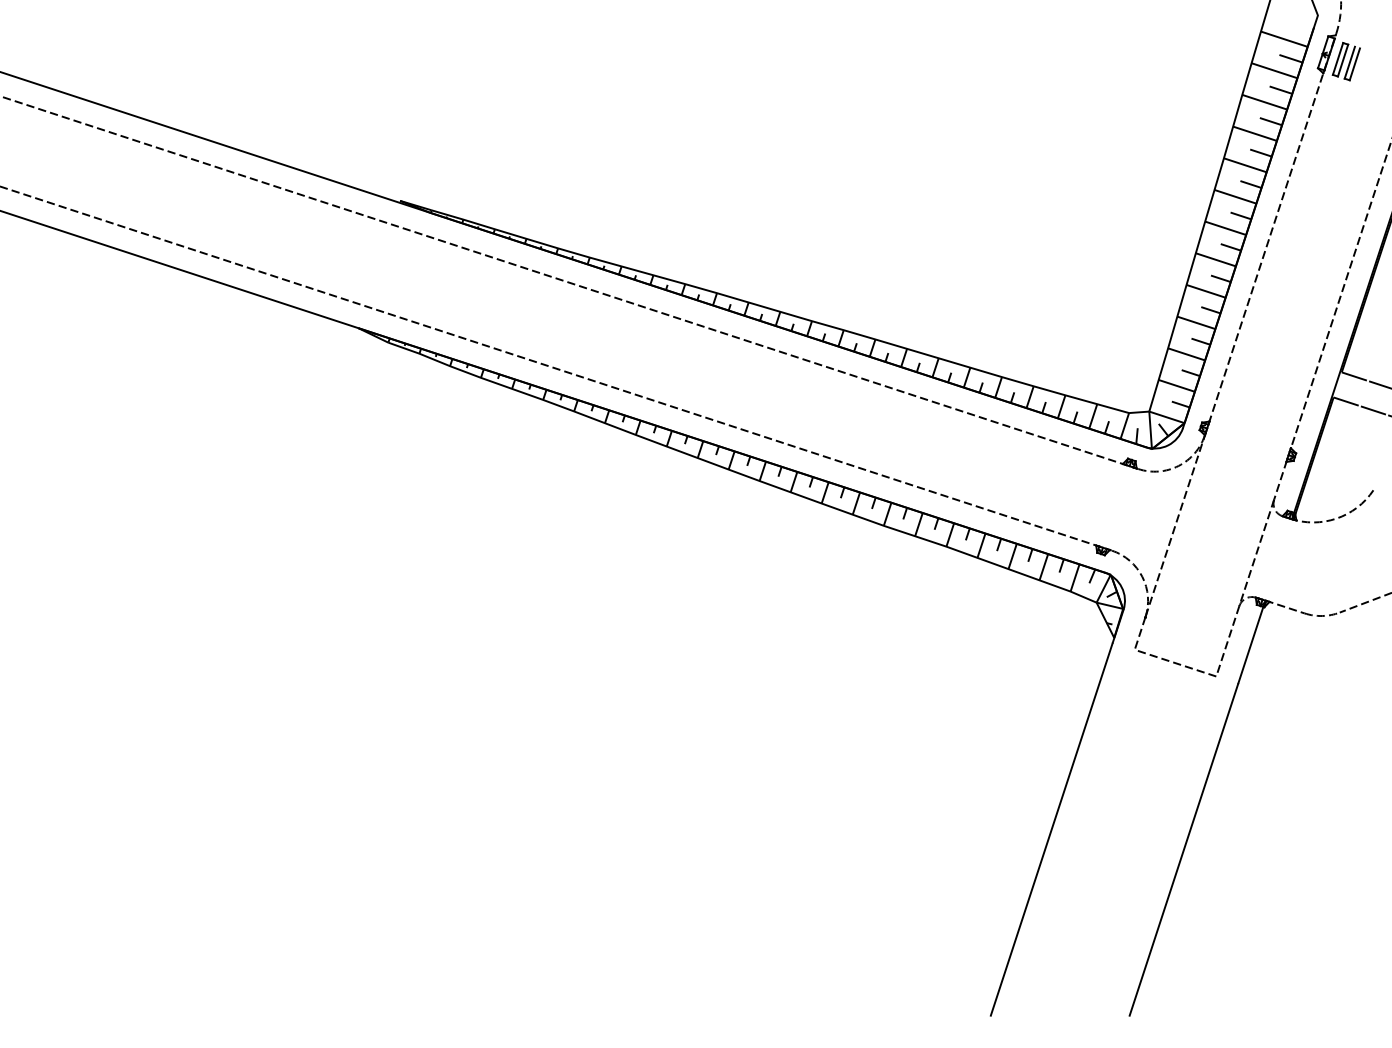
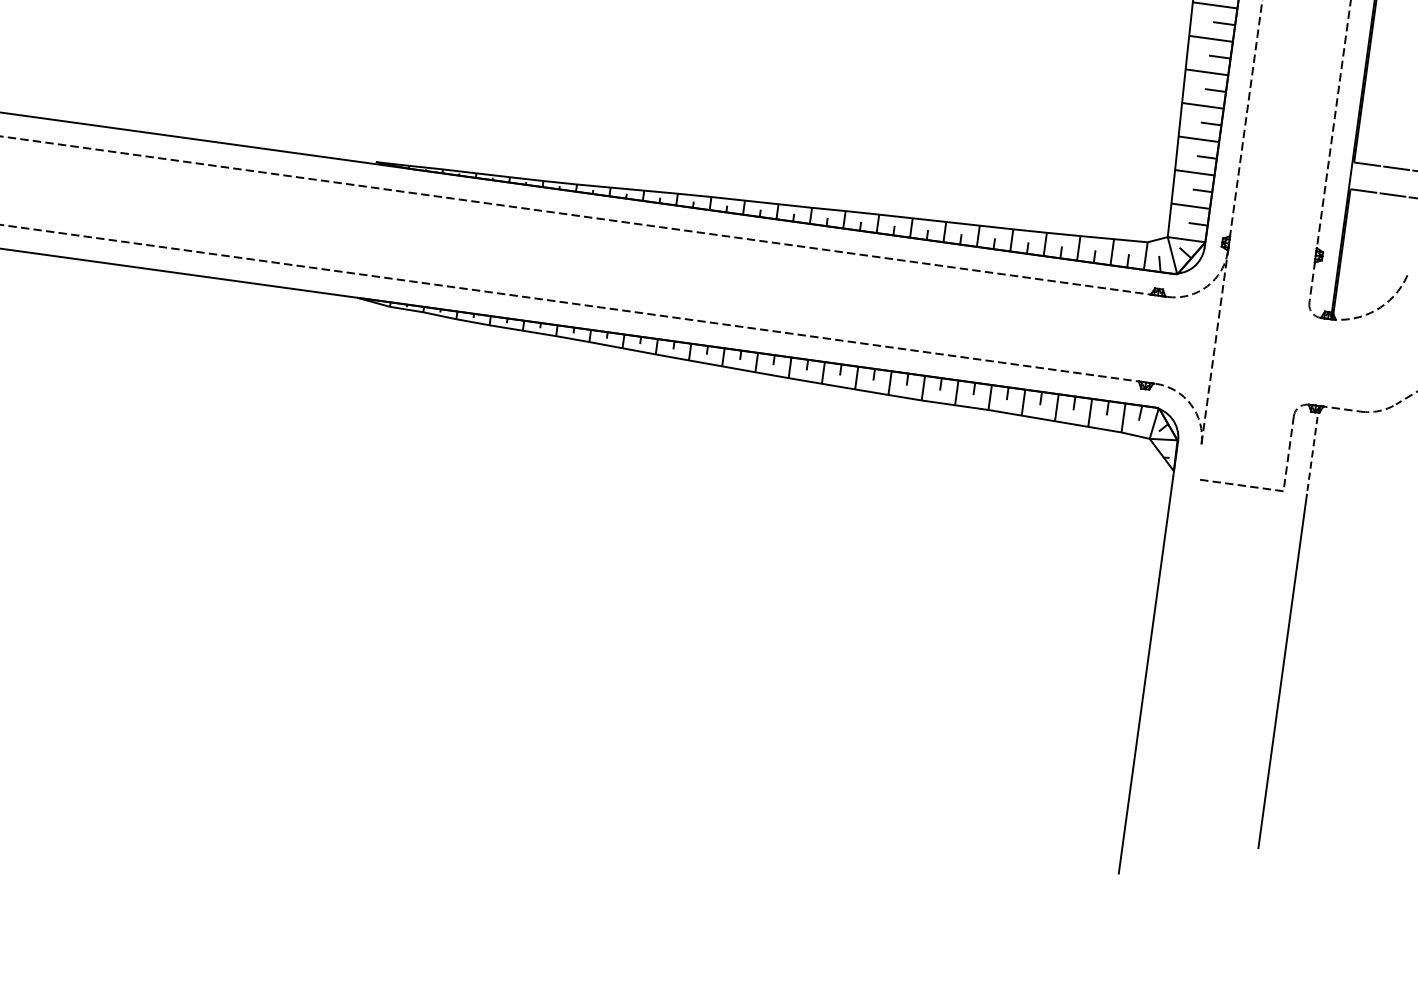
line: (1256, 552) -> (1301, 359), removed
line: (1139, 633) -> (1198, 462), removed
line: (1251, 642) -> (1312, 450), solid -> dashed

